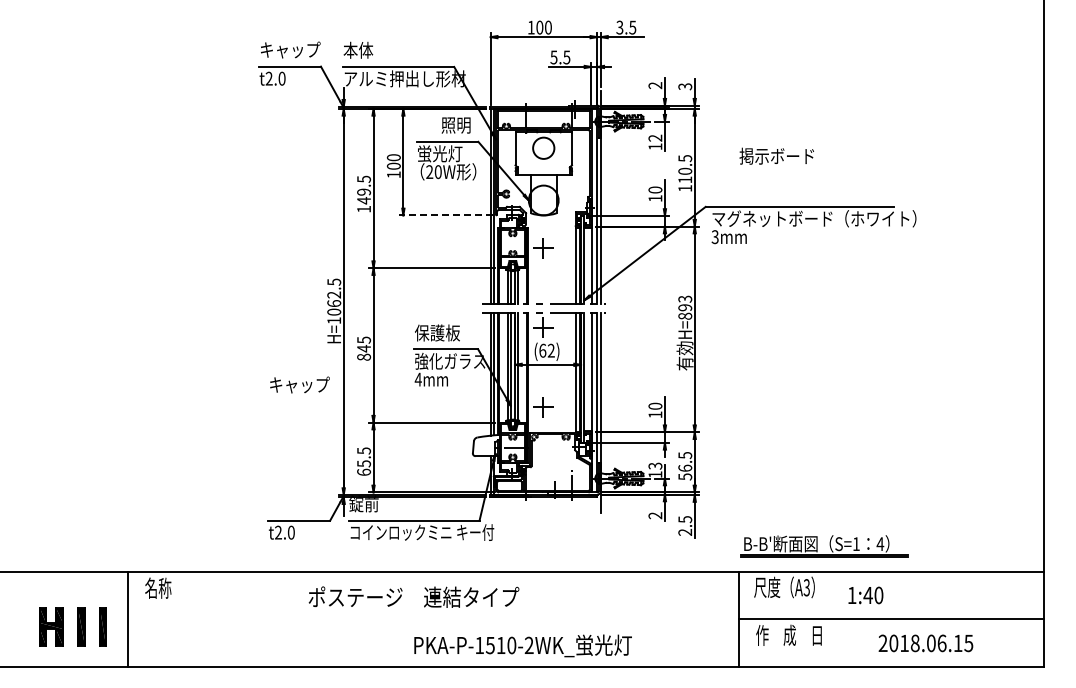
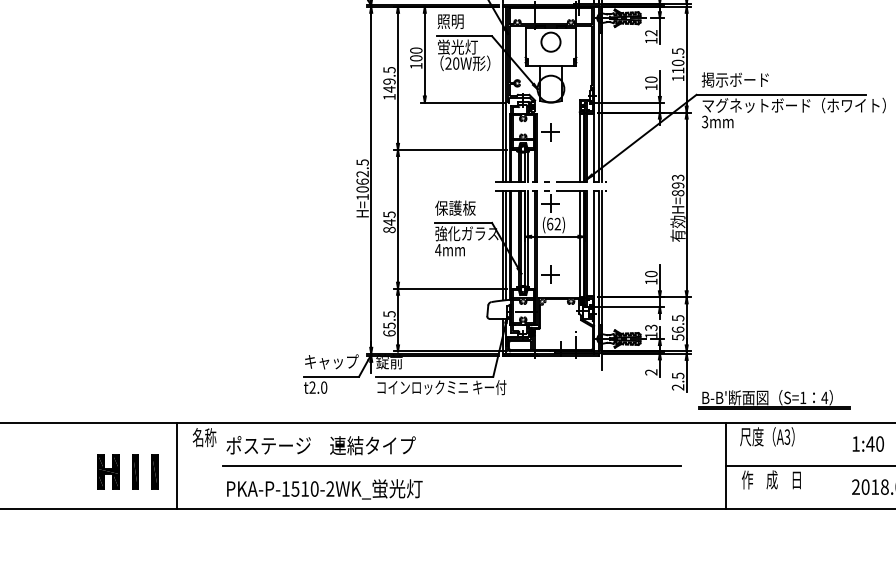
text: (455, 125) -> (450, 21), moved
text: (776, 155) -> (734, 79), moved
line: (445, 215) -> (462, 102), dashed -> solid
text: (299, 384) -> (331, 361), moved
part: (824, 546) -> (774, 400), moved
text: (865, 595) -> (867, 444), moved
text: (413, 596) -> (320, 444), moved
line: (432, 619) -> (451, 465), added
text: (522, 645) -> (324, 489), moved

